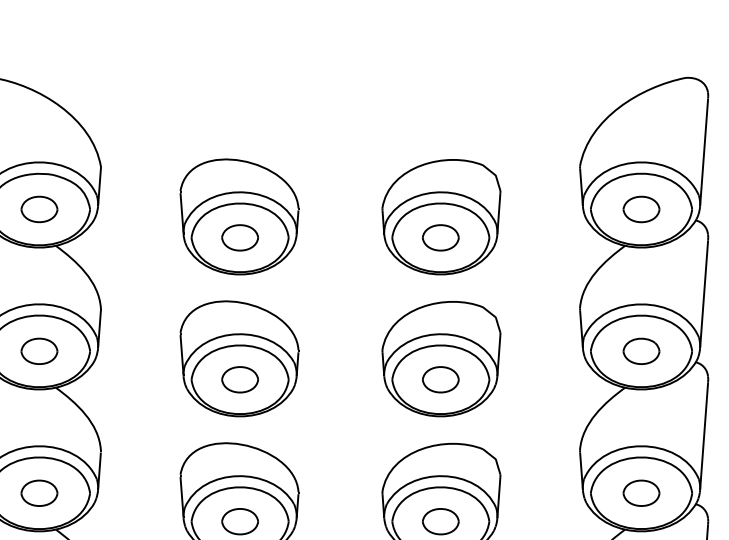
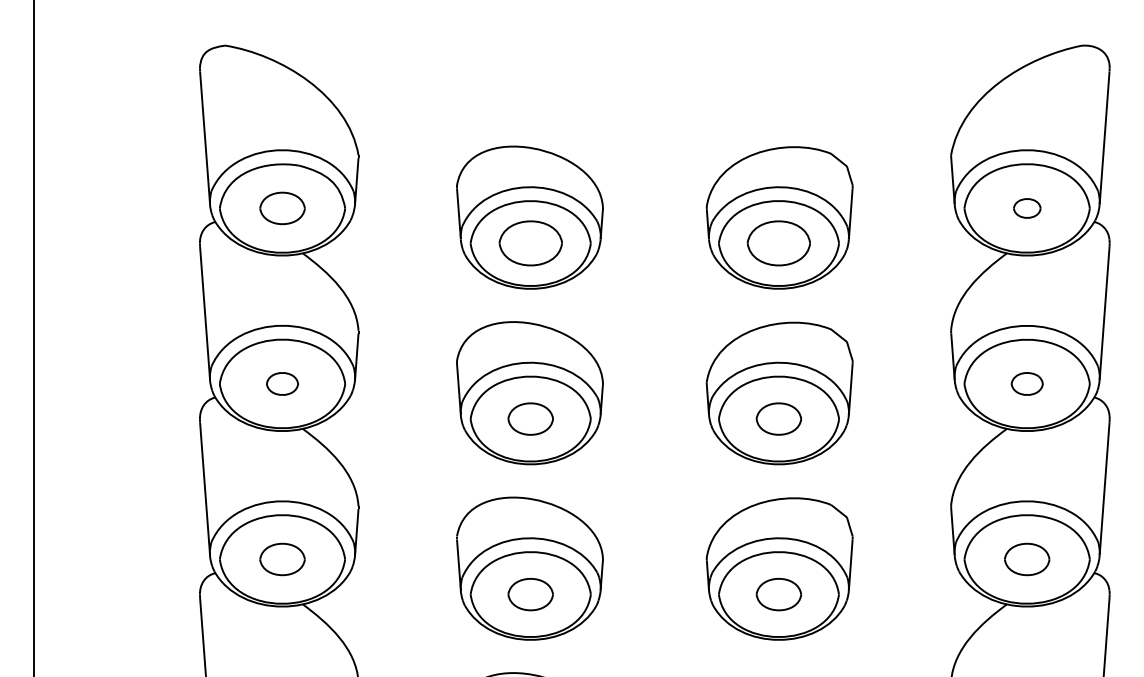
part: (641, 209) -> (1027, 208), size x0.6
part: (239, 237) -> (530, 243), size x1.4
part: (440, 237) -> (778, 243), size x1.4
part: (39, 351) -> (282, 383), size x0.7
part: (641, 351) -> (1027, 383), size x0.7

